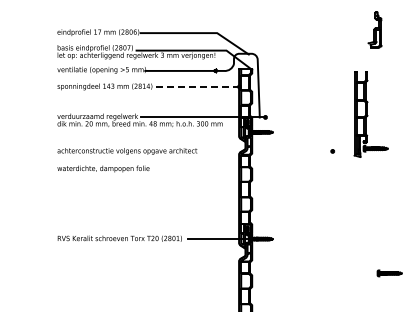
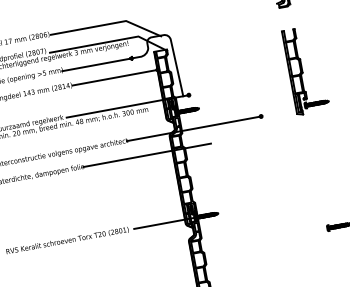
line: (195, 86) -> (114, 77), dashed -> solid
part: (370, 114) -> (305, 70), moved
line: (264, 151) -> (194, 128), added
line: (213, 169) -> (147, 155), added

